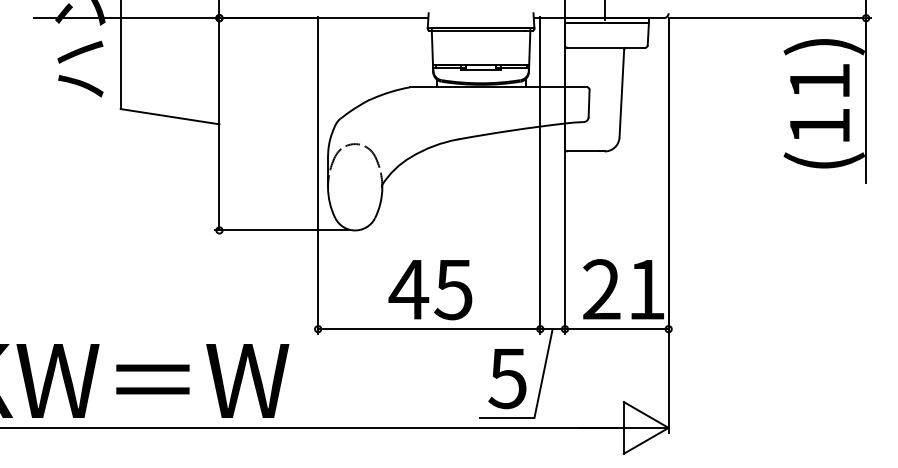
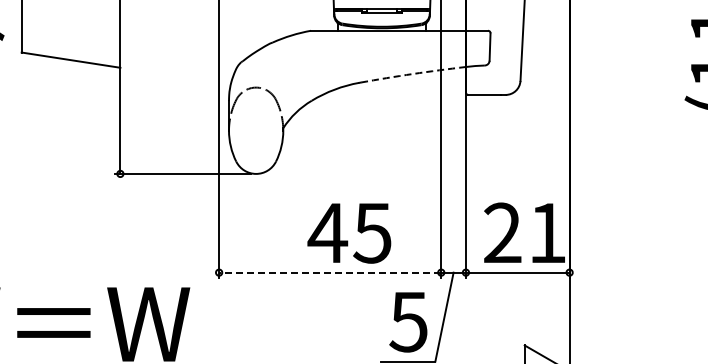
arc: (512, 130) -> (413, 73), solid -> dashed
text: (430, 290) -> (349, 233), moved
line: (428, 329) -> (329, 272), solid -> dashed

